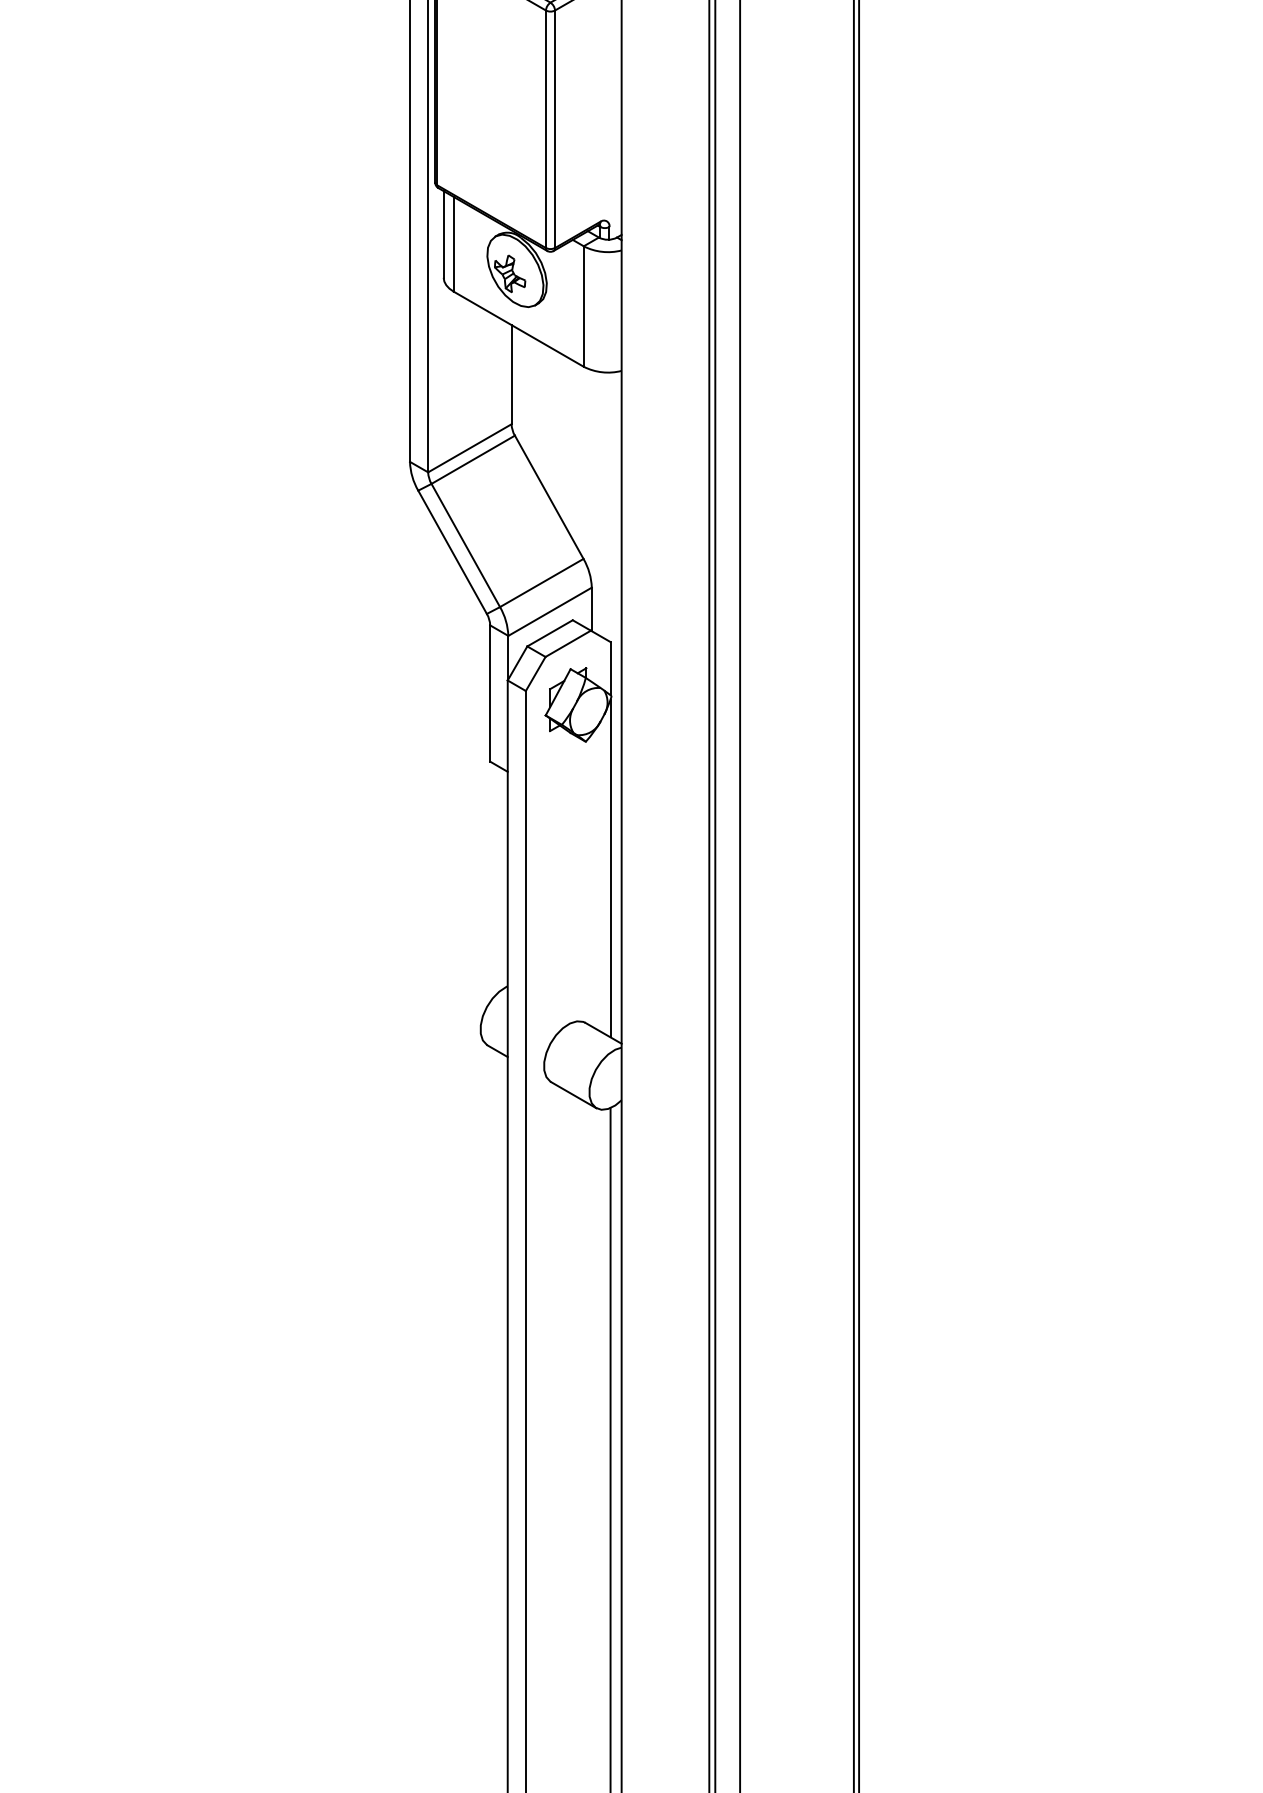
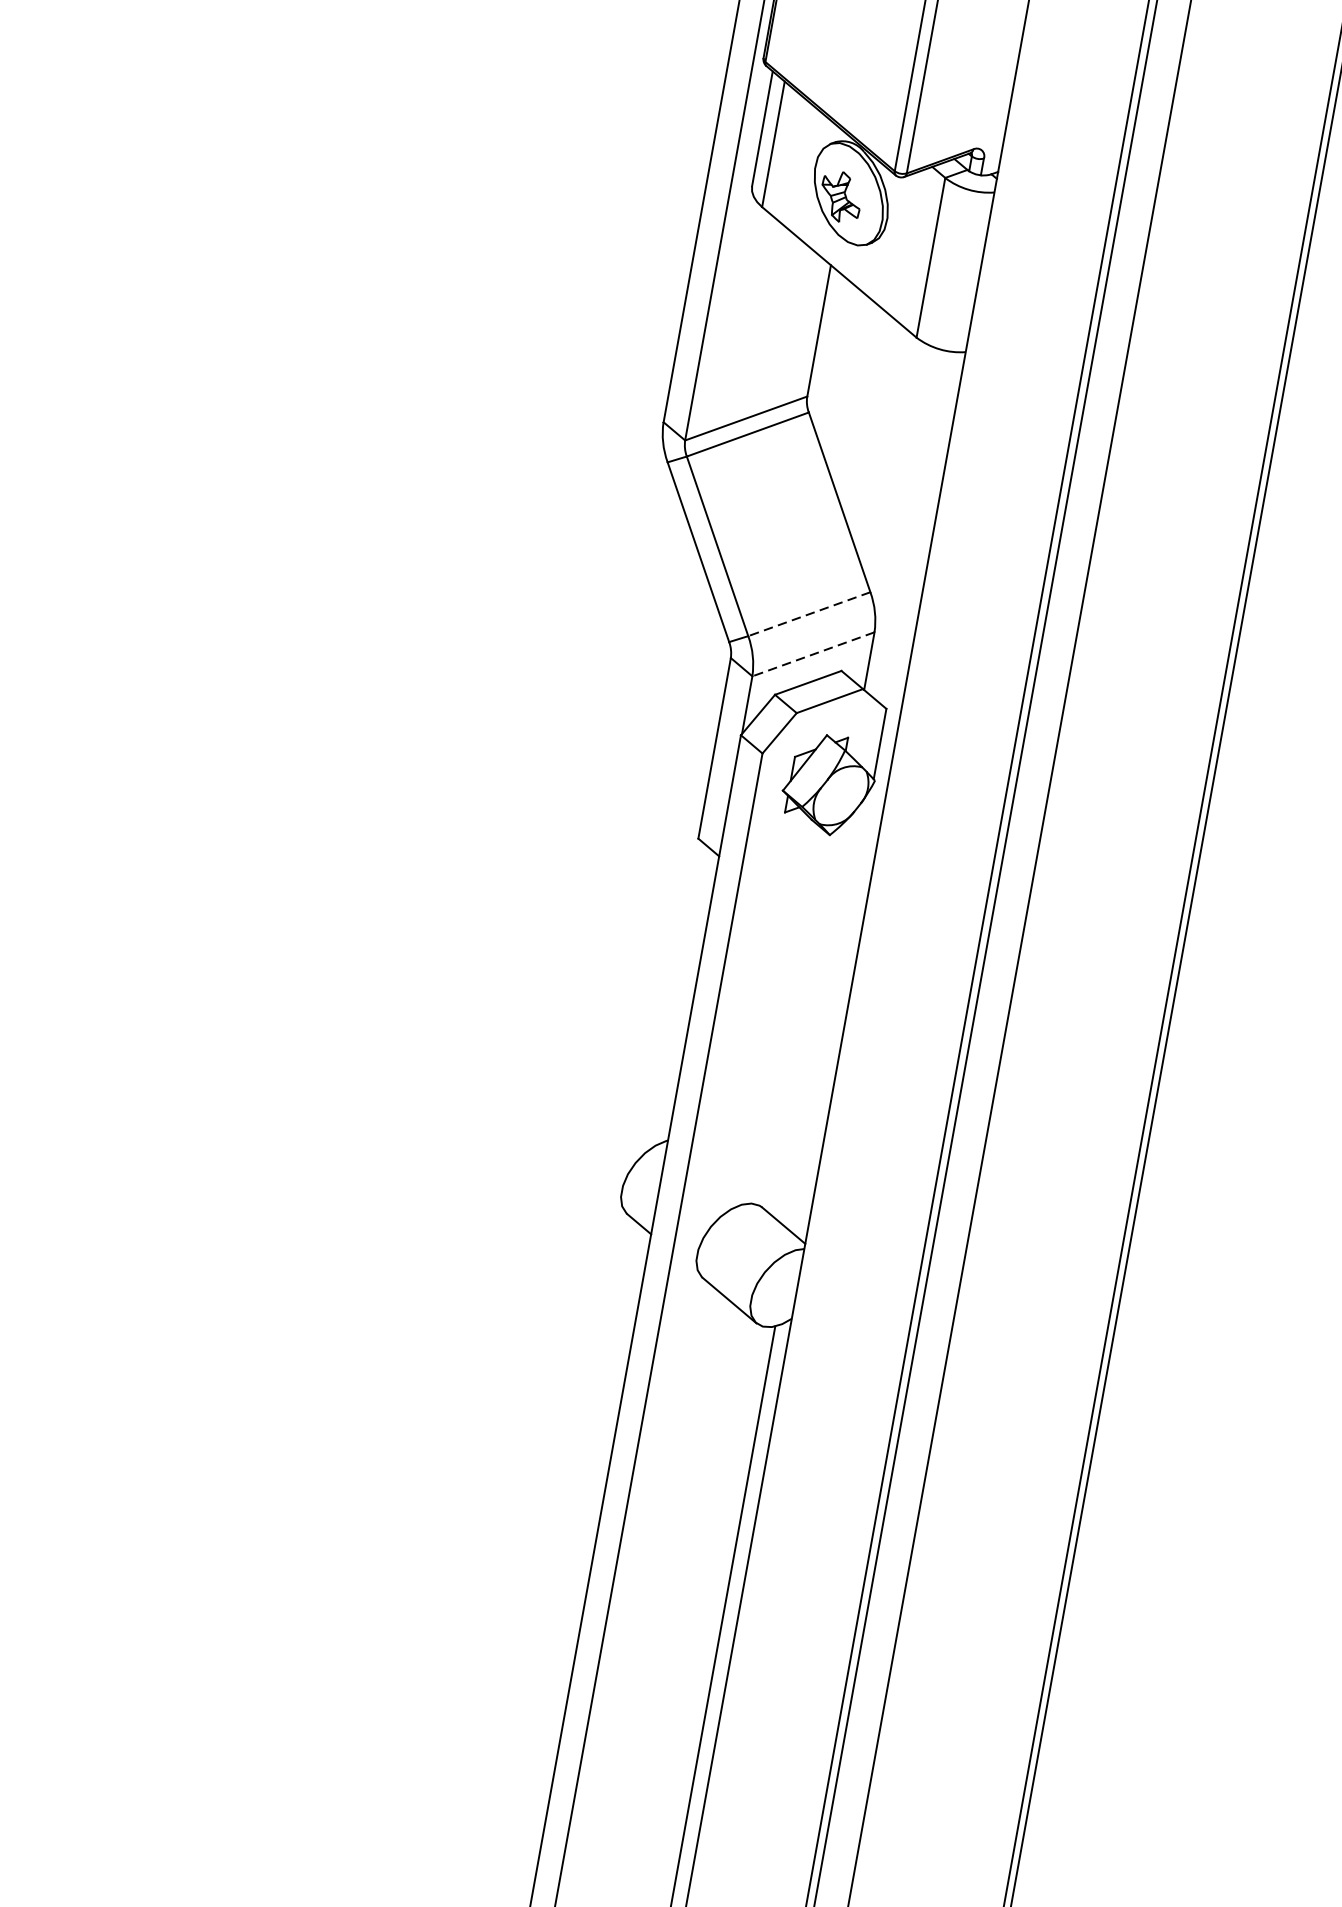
line: (541, 583) -> (808, 614), solid -> dashed
line: (549, 612) -> (812, 655), solid -> dashed
line: (610, 868) -> (832, 1008), removed

